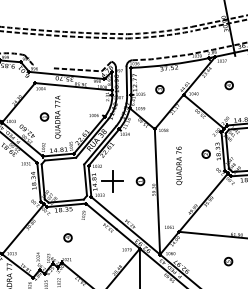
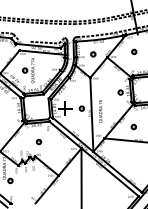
text: (178, 165) -> (100, 111), moved
part: (227, 260) -> (133, 126), moved

